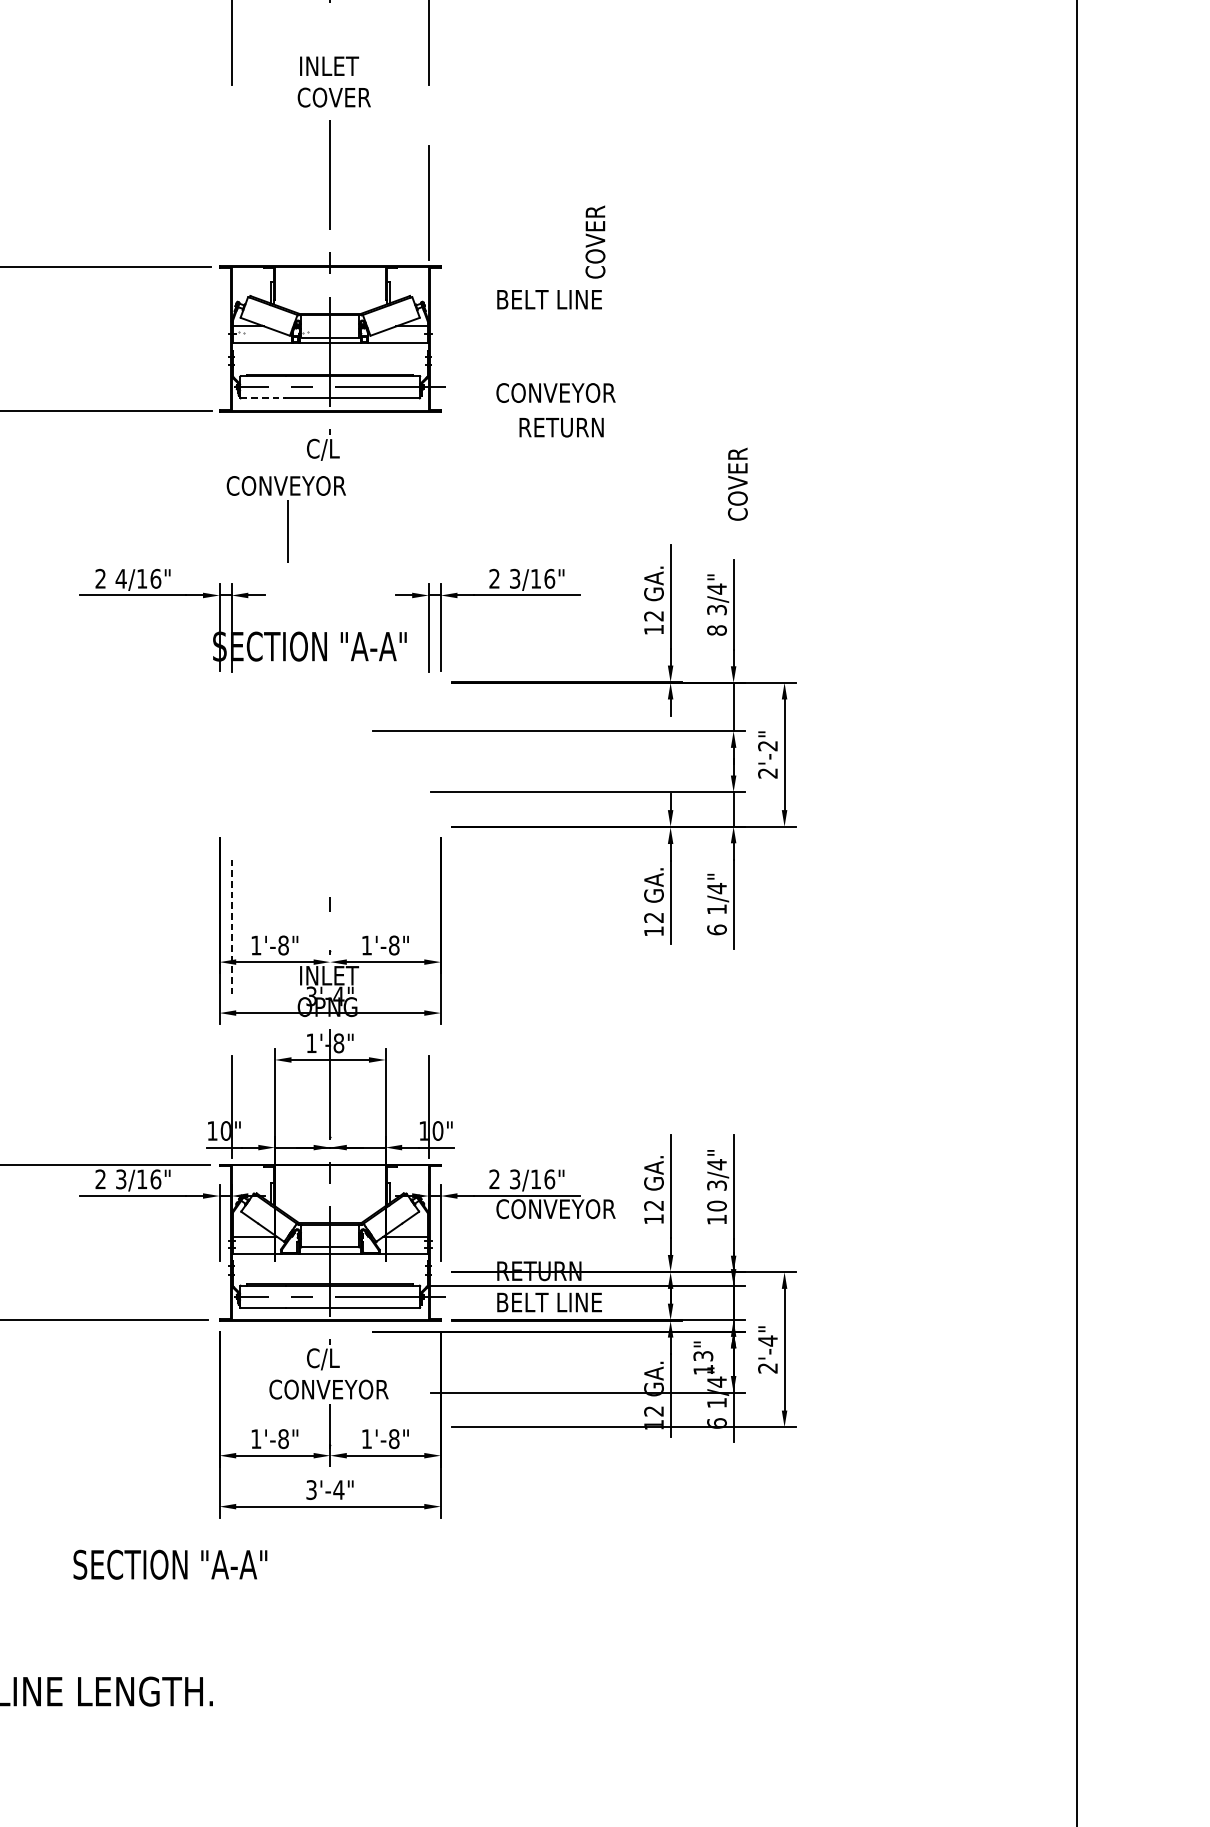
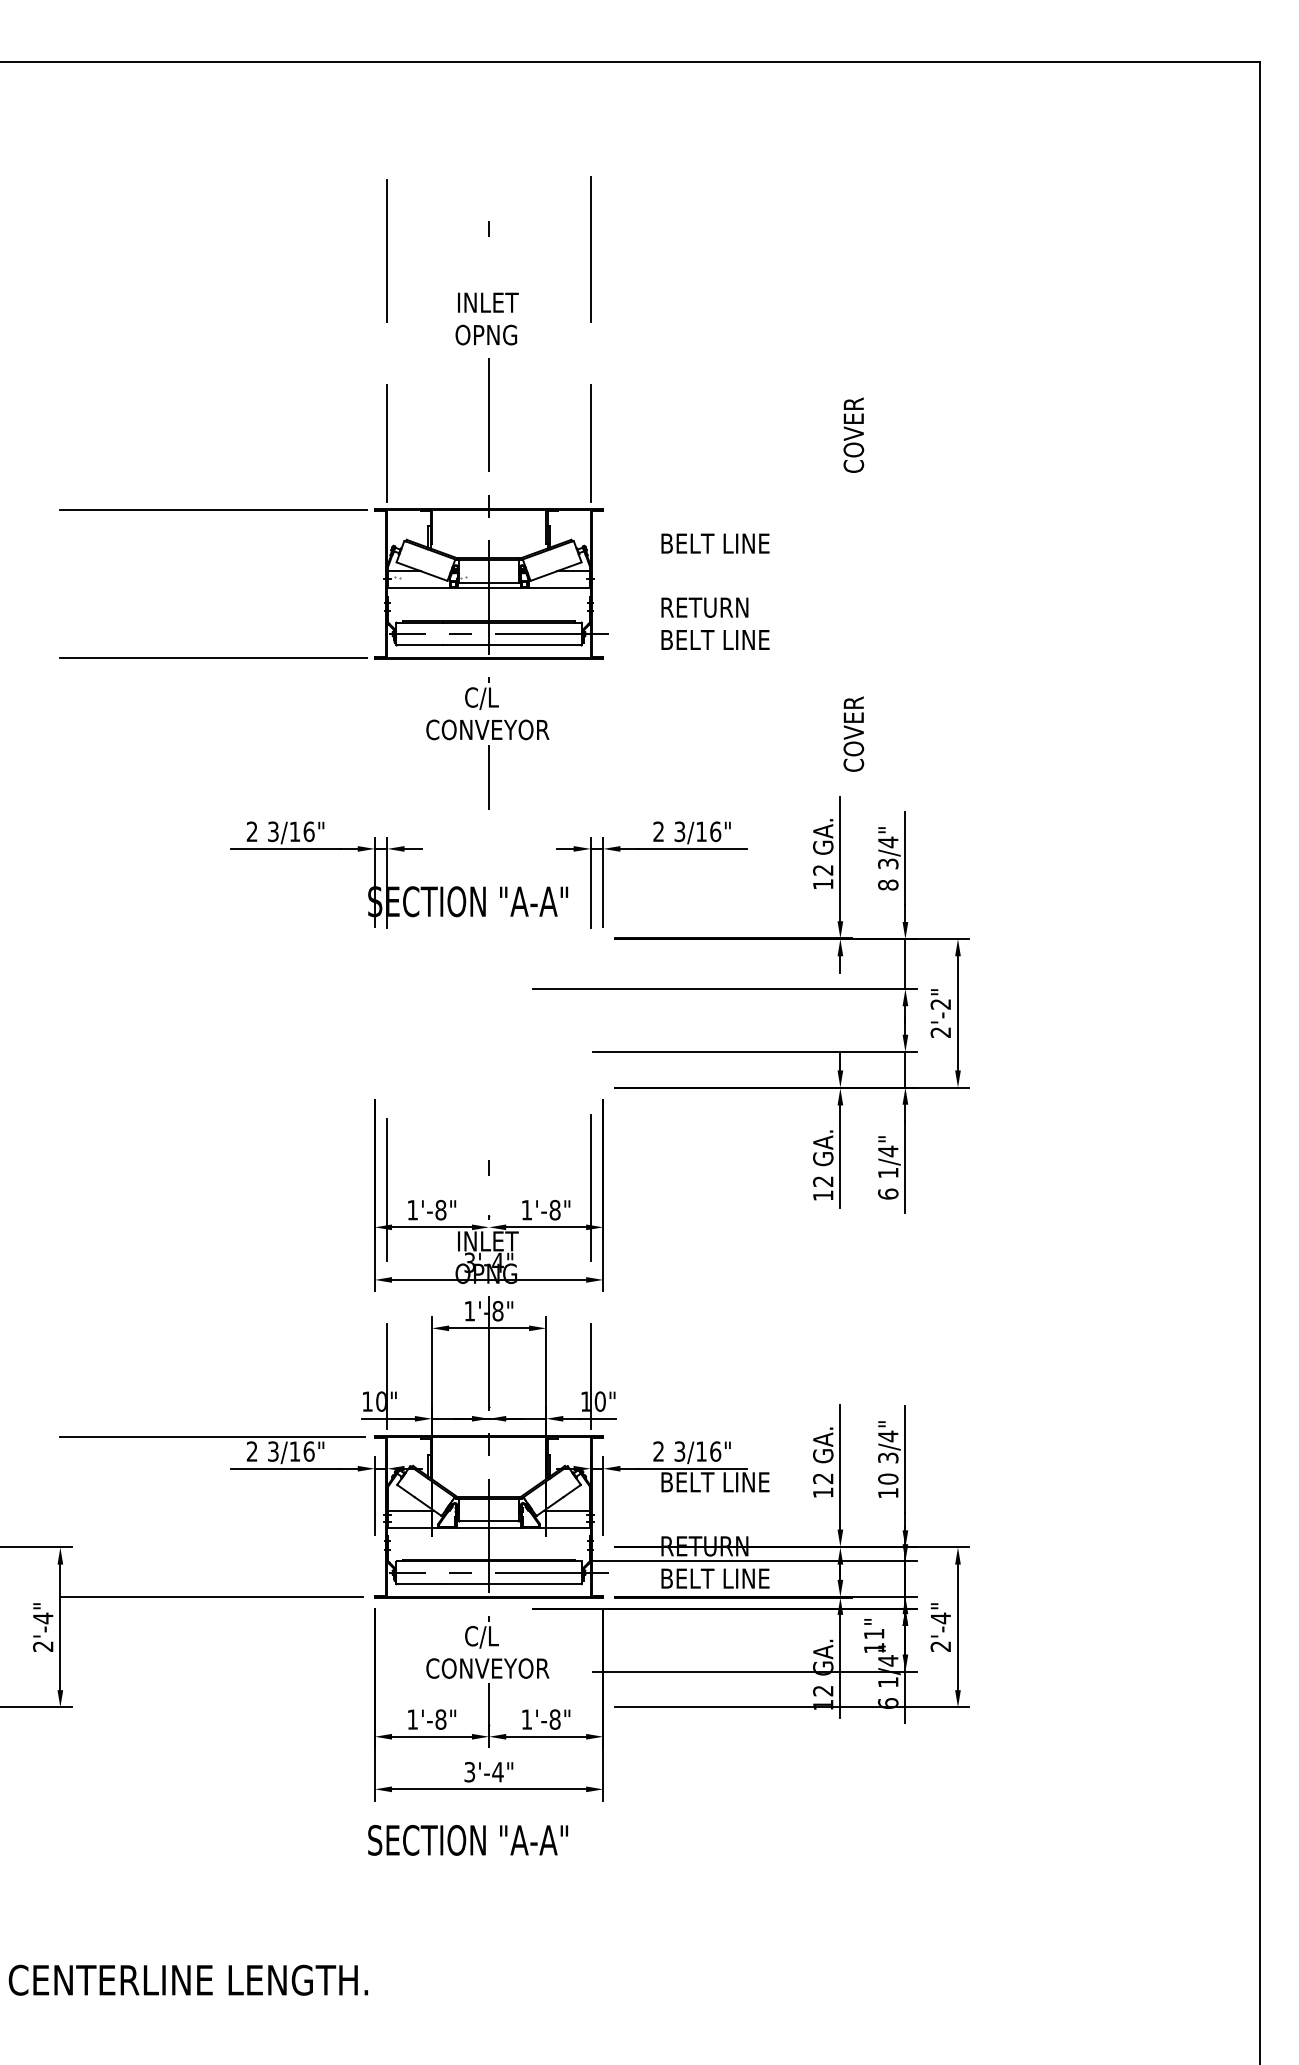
text: (336, 97) -> (495, 334), COVER -> OPNG
line: (231, 202) -> (387, 443), added
text: (595, 241) -> (853, 434), moved
text: (555, 392) -> (721, 639), CONVEYOR -> BELT LINE
line: (263, 398) -> (420, 645), dashed -> solid
text: (561, 427) -> (704, 607), moved
text: (737, 483) -> (853, 733), moved
part: (286, 519) -> (487, 764), moved
text: (121, 578) -> (273, 831), 4/16" -> 3/16"
line: (428, 923) -> (590, 1187), added
line: (231, 925) -> (387, 1189), dashed -> solid
text: (555, 1209) -> (721, 1482), CONVEYOR -> BELT LINE
text: (702, 1355) -> (873, 1633), 13" -> 11"
text: (170, 1564) -> (468, 1840), moved

